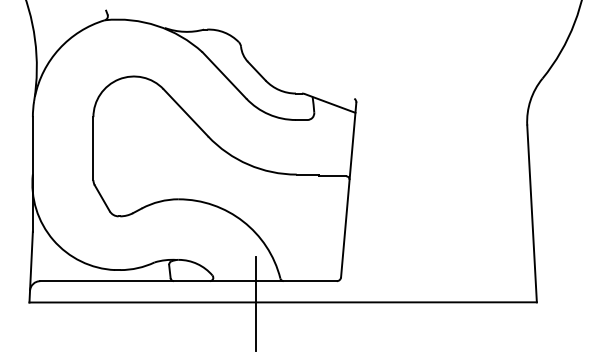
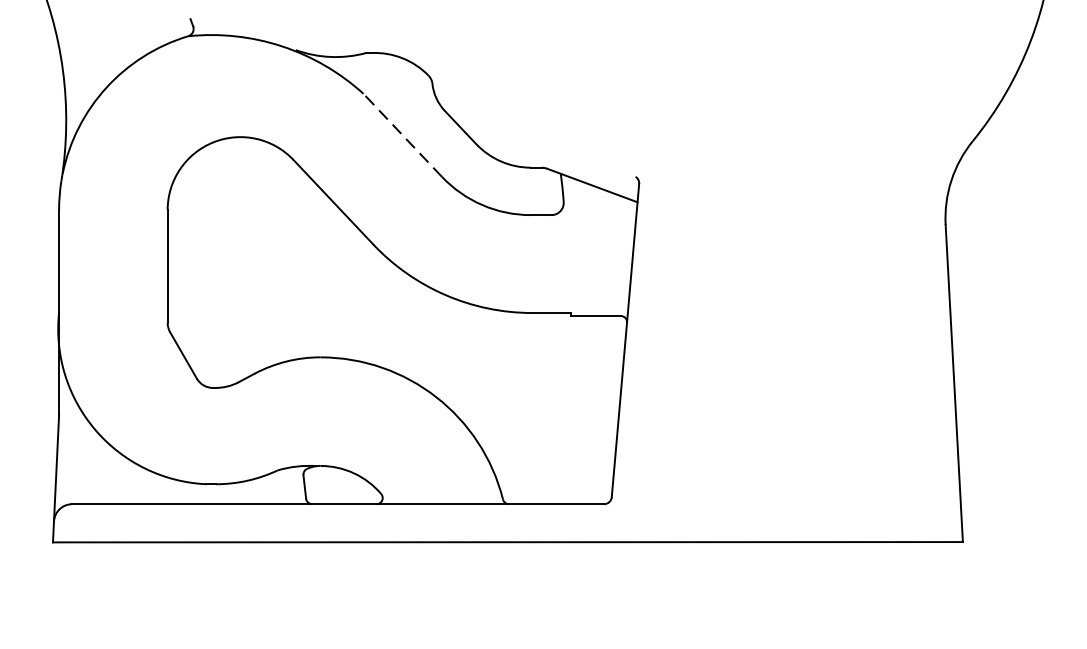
line: (224, 75) -> (402, 135), solid -> dashed
line: (255, 303) -> (458, 544), removed

